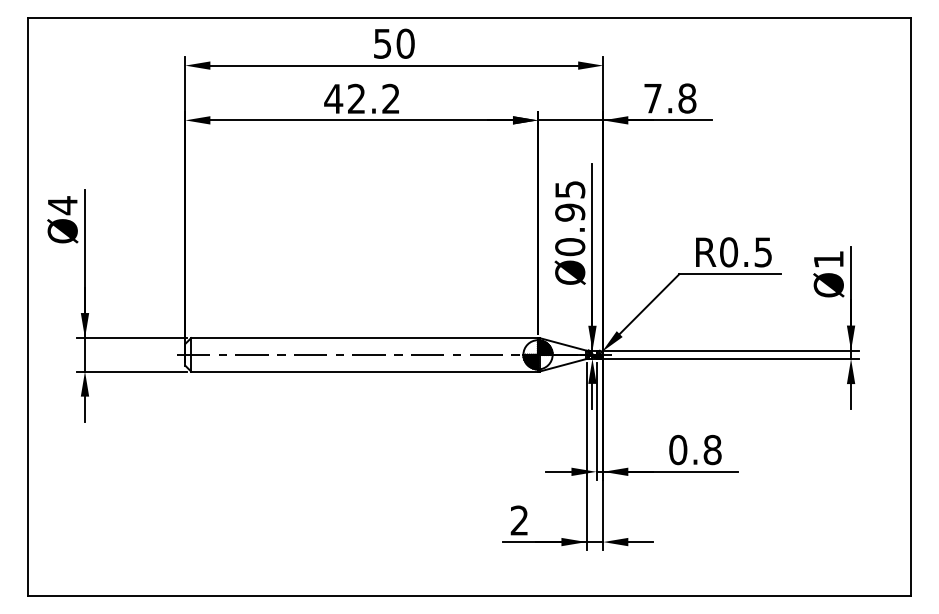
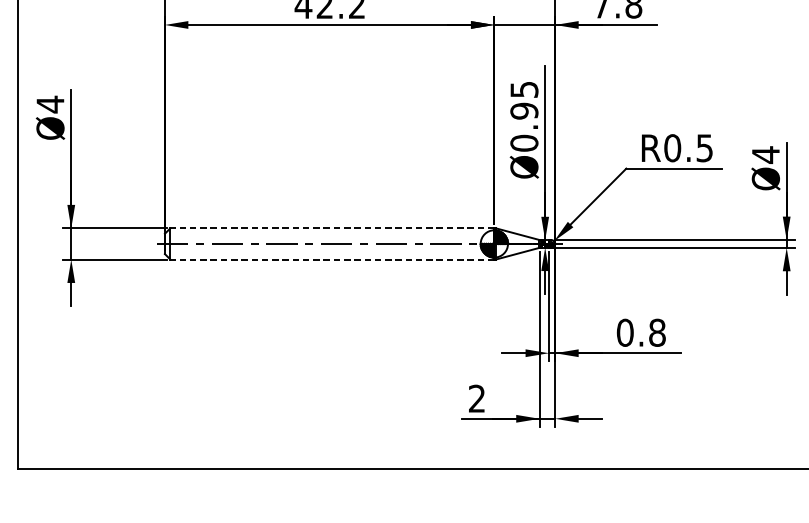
text: (828, 259) -> (765, 154), Ø1 -> Ø4
line: (364, 338) -> (332, 228), solid -> dashed
line: (364, 371) -> (332, 259), solid -> dashed

